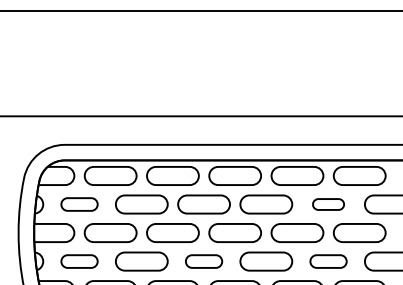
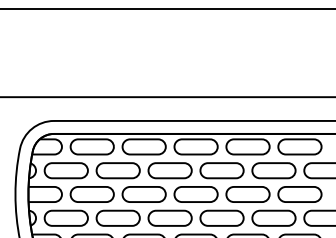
part: (79, 204) -> (66, 170), size x1.43
part: (328, 204) -> (273, 170), size x1.67
part: (79, 261) -> (66, 218), size x1.43
part: (203, 261) -> (169, 218), size x1.43
part: (328, 261) -> (273, 218), size x1.43

